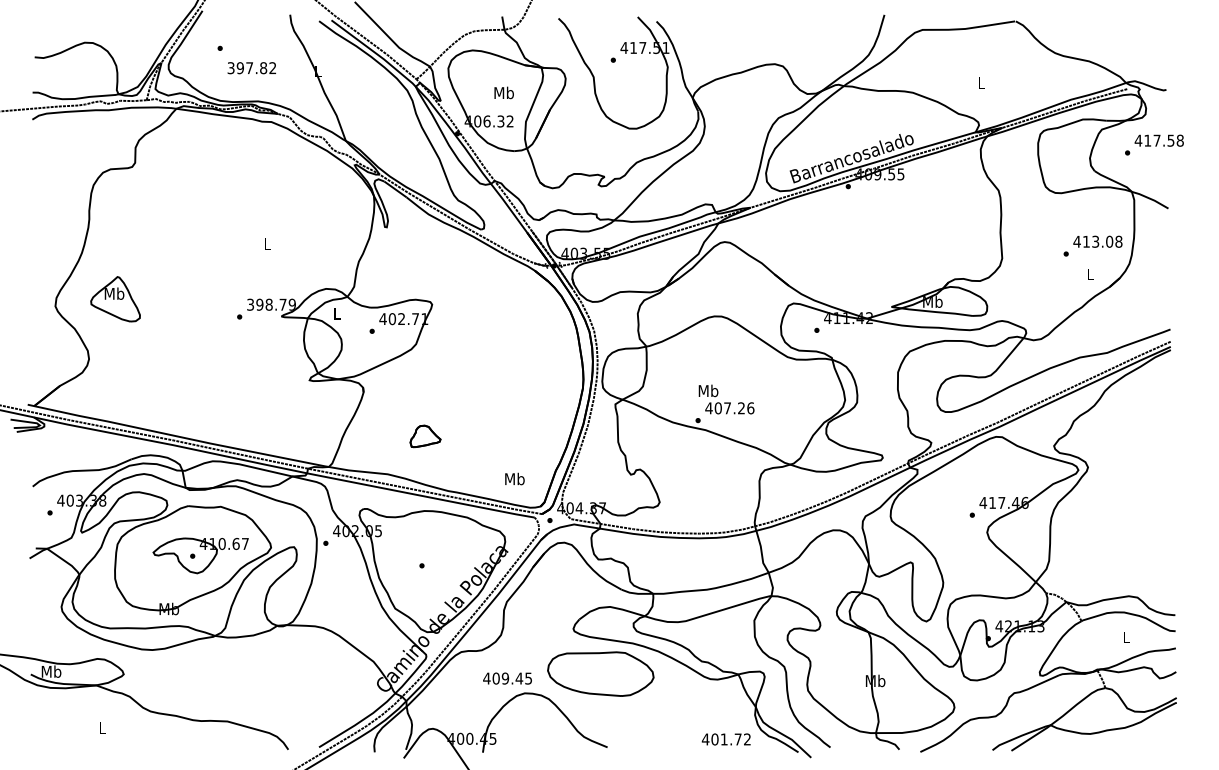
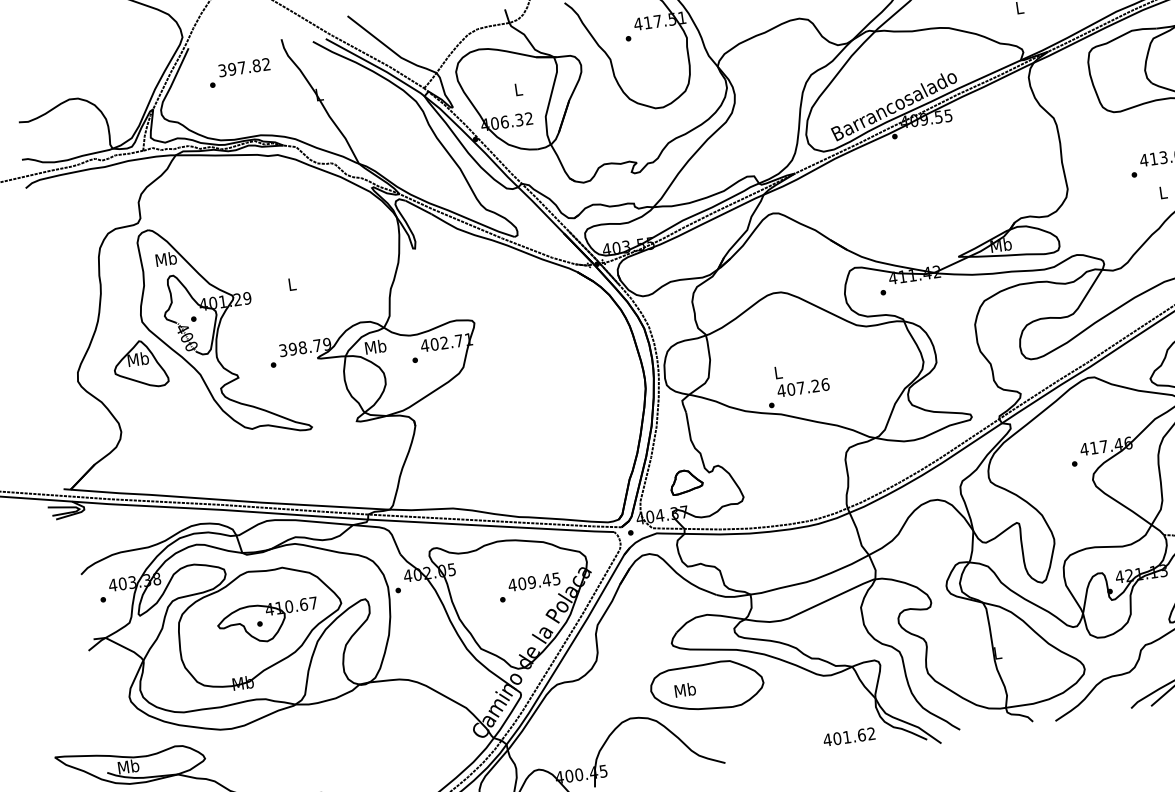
text: (251, 68) -> (244, 67), moved
text: (503, 92) -> (517, 89), Mb -> L
part: (194, 278) -> (220, 331), added
text: (336, 313) -> (375, 346), L -> Mb
text: (708, 390) -> (778, 372), Mb -> L
part: (425, 436) -> (686, 481), moved
text: (514, 478) -> (684, 689), moved
text: (507, 678) -> (534, 582), moved
text: (875, 680) -> (997, 652), Mb -> L
text: (737, 739) -> (861, 735), 401.72 -> 401.62

